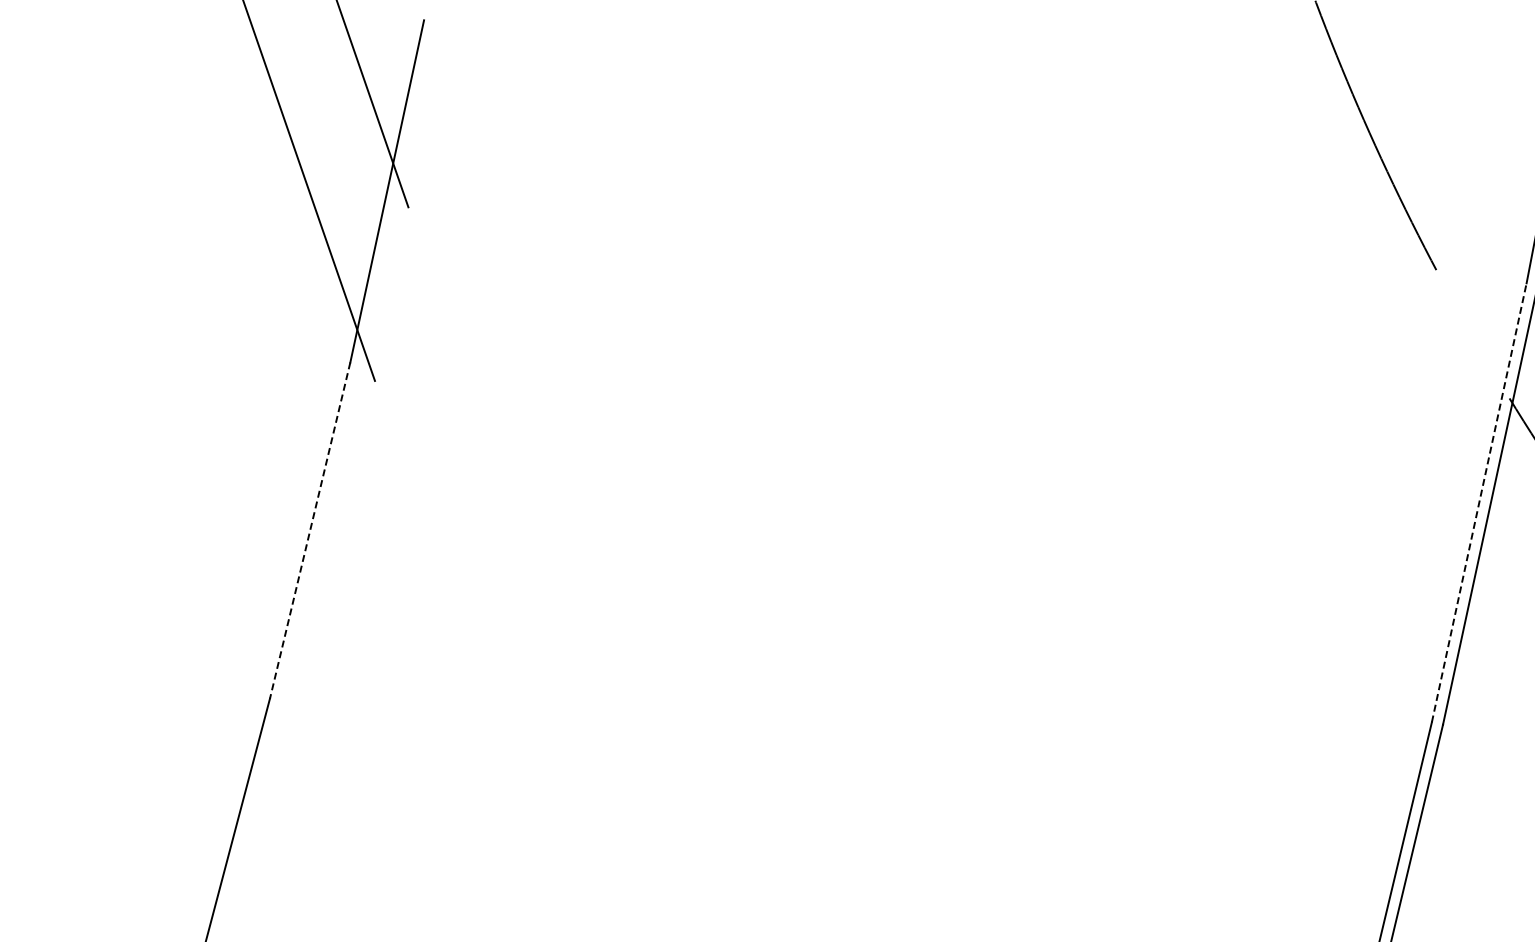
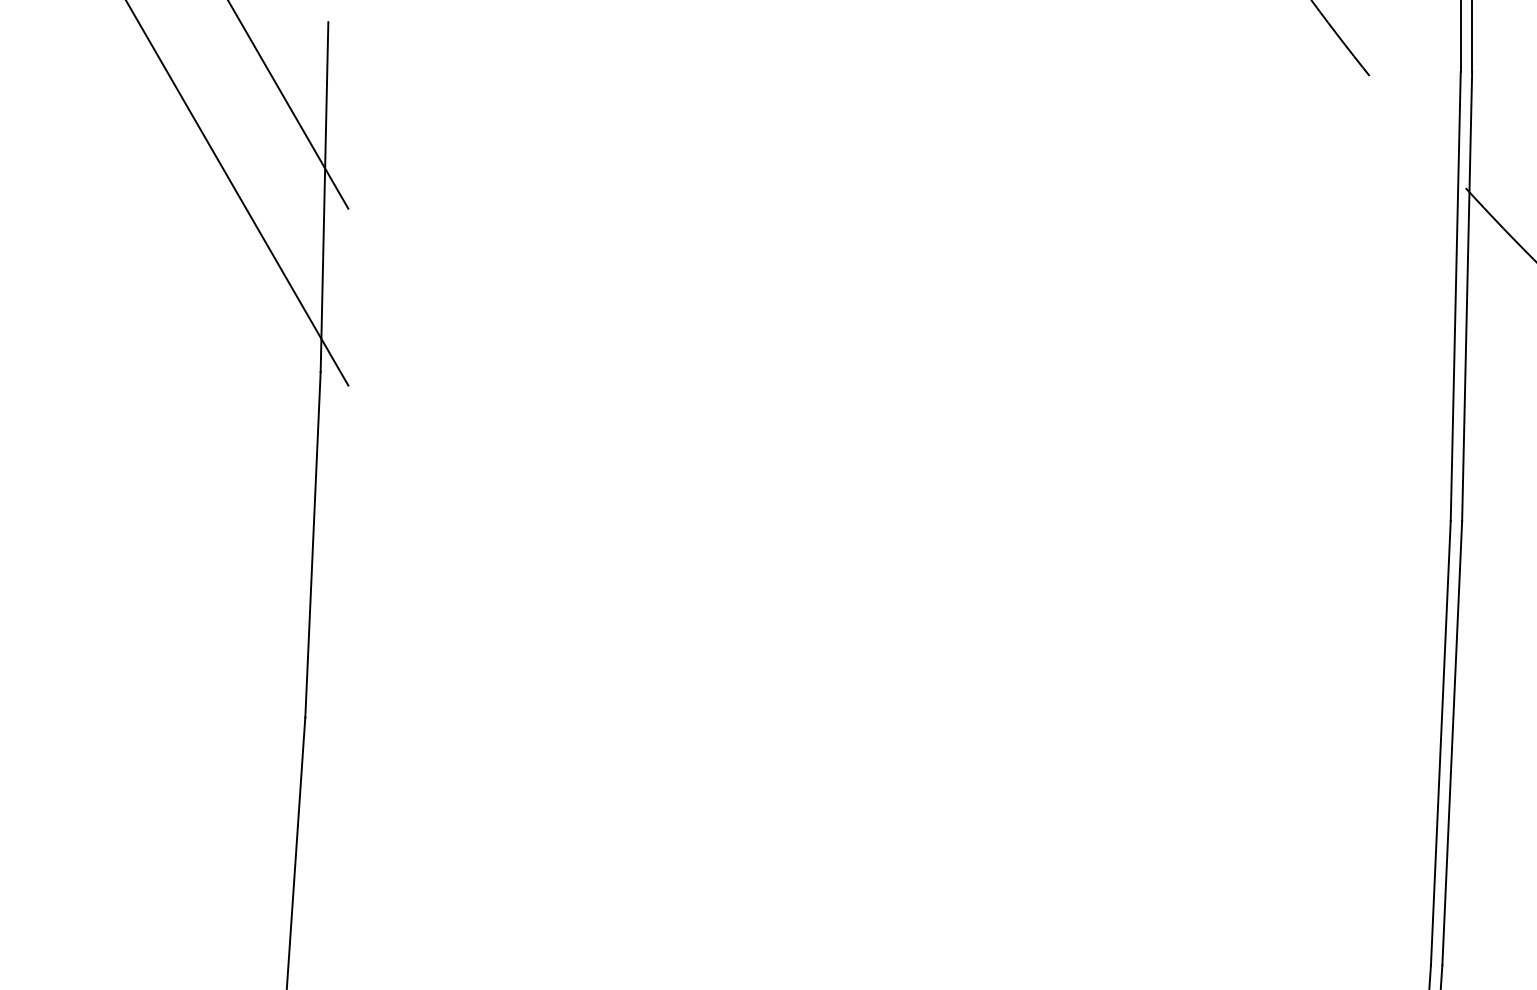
line: (1478, 502) -> (1455, 296), dashed -> solid
line: (309, 531) -> (312, 545), dashed -> solid

